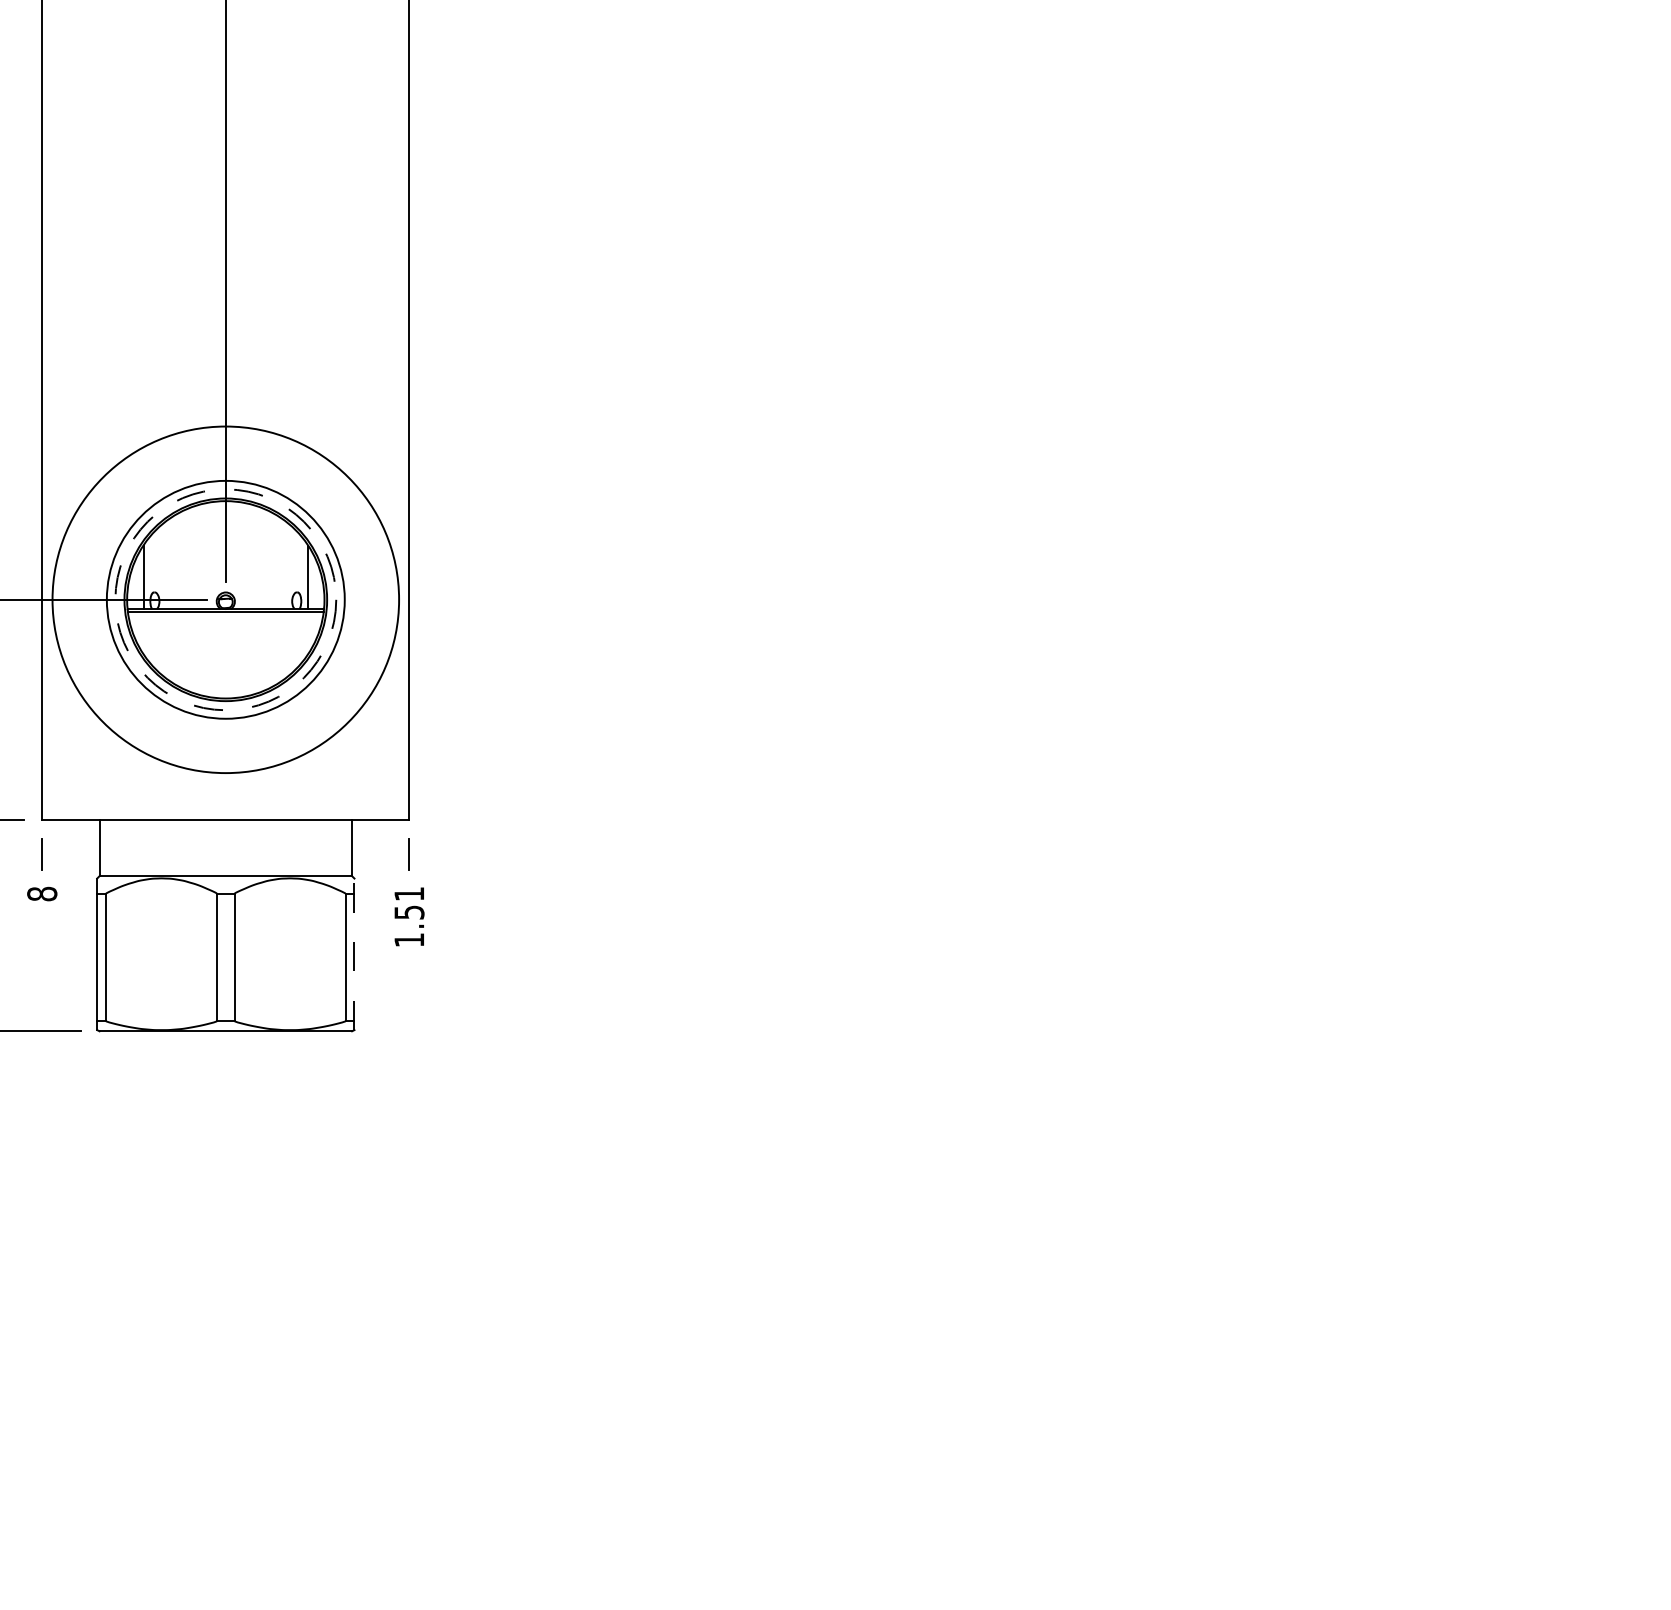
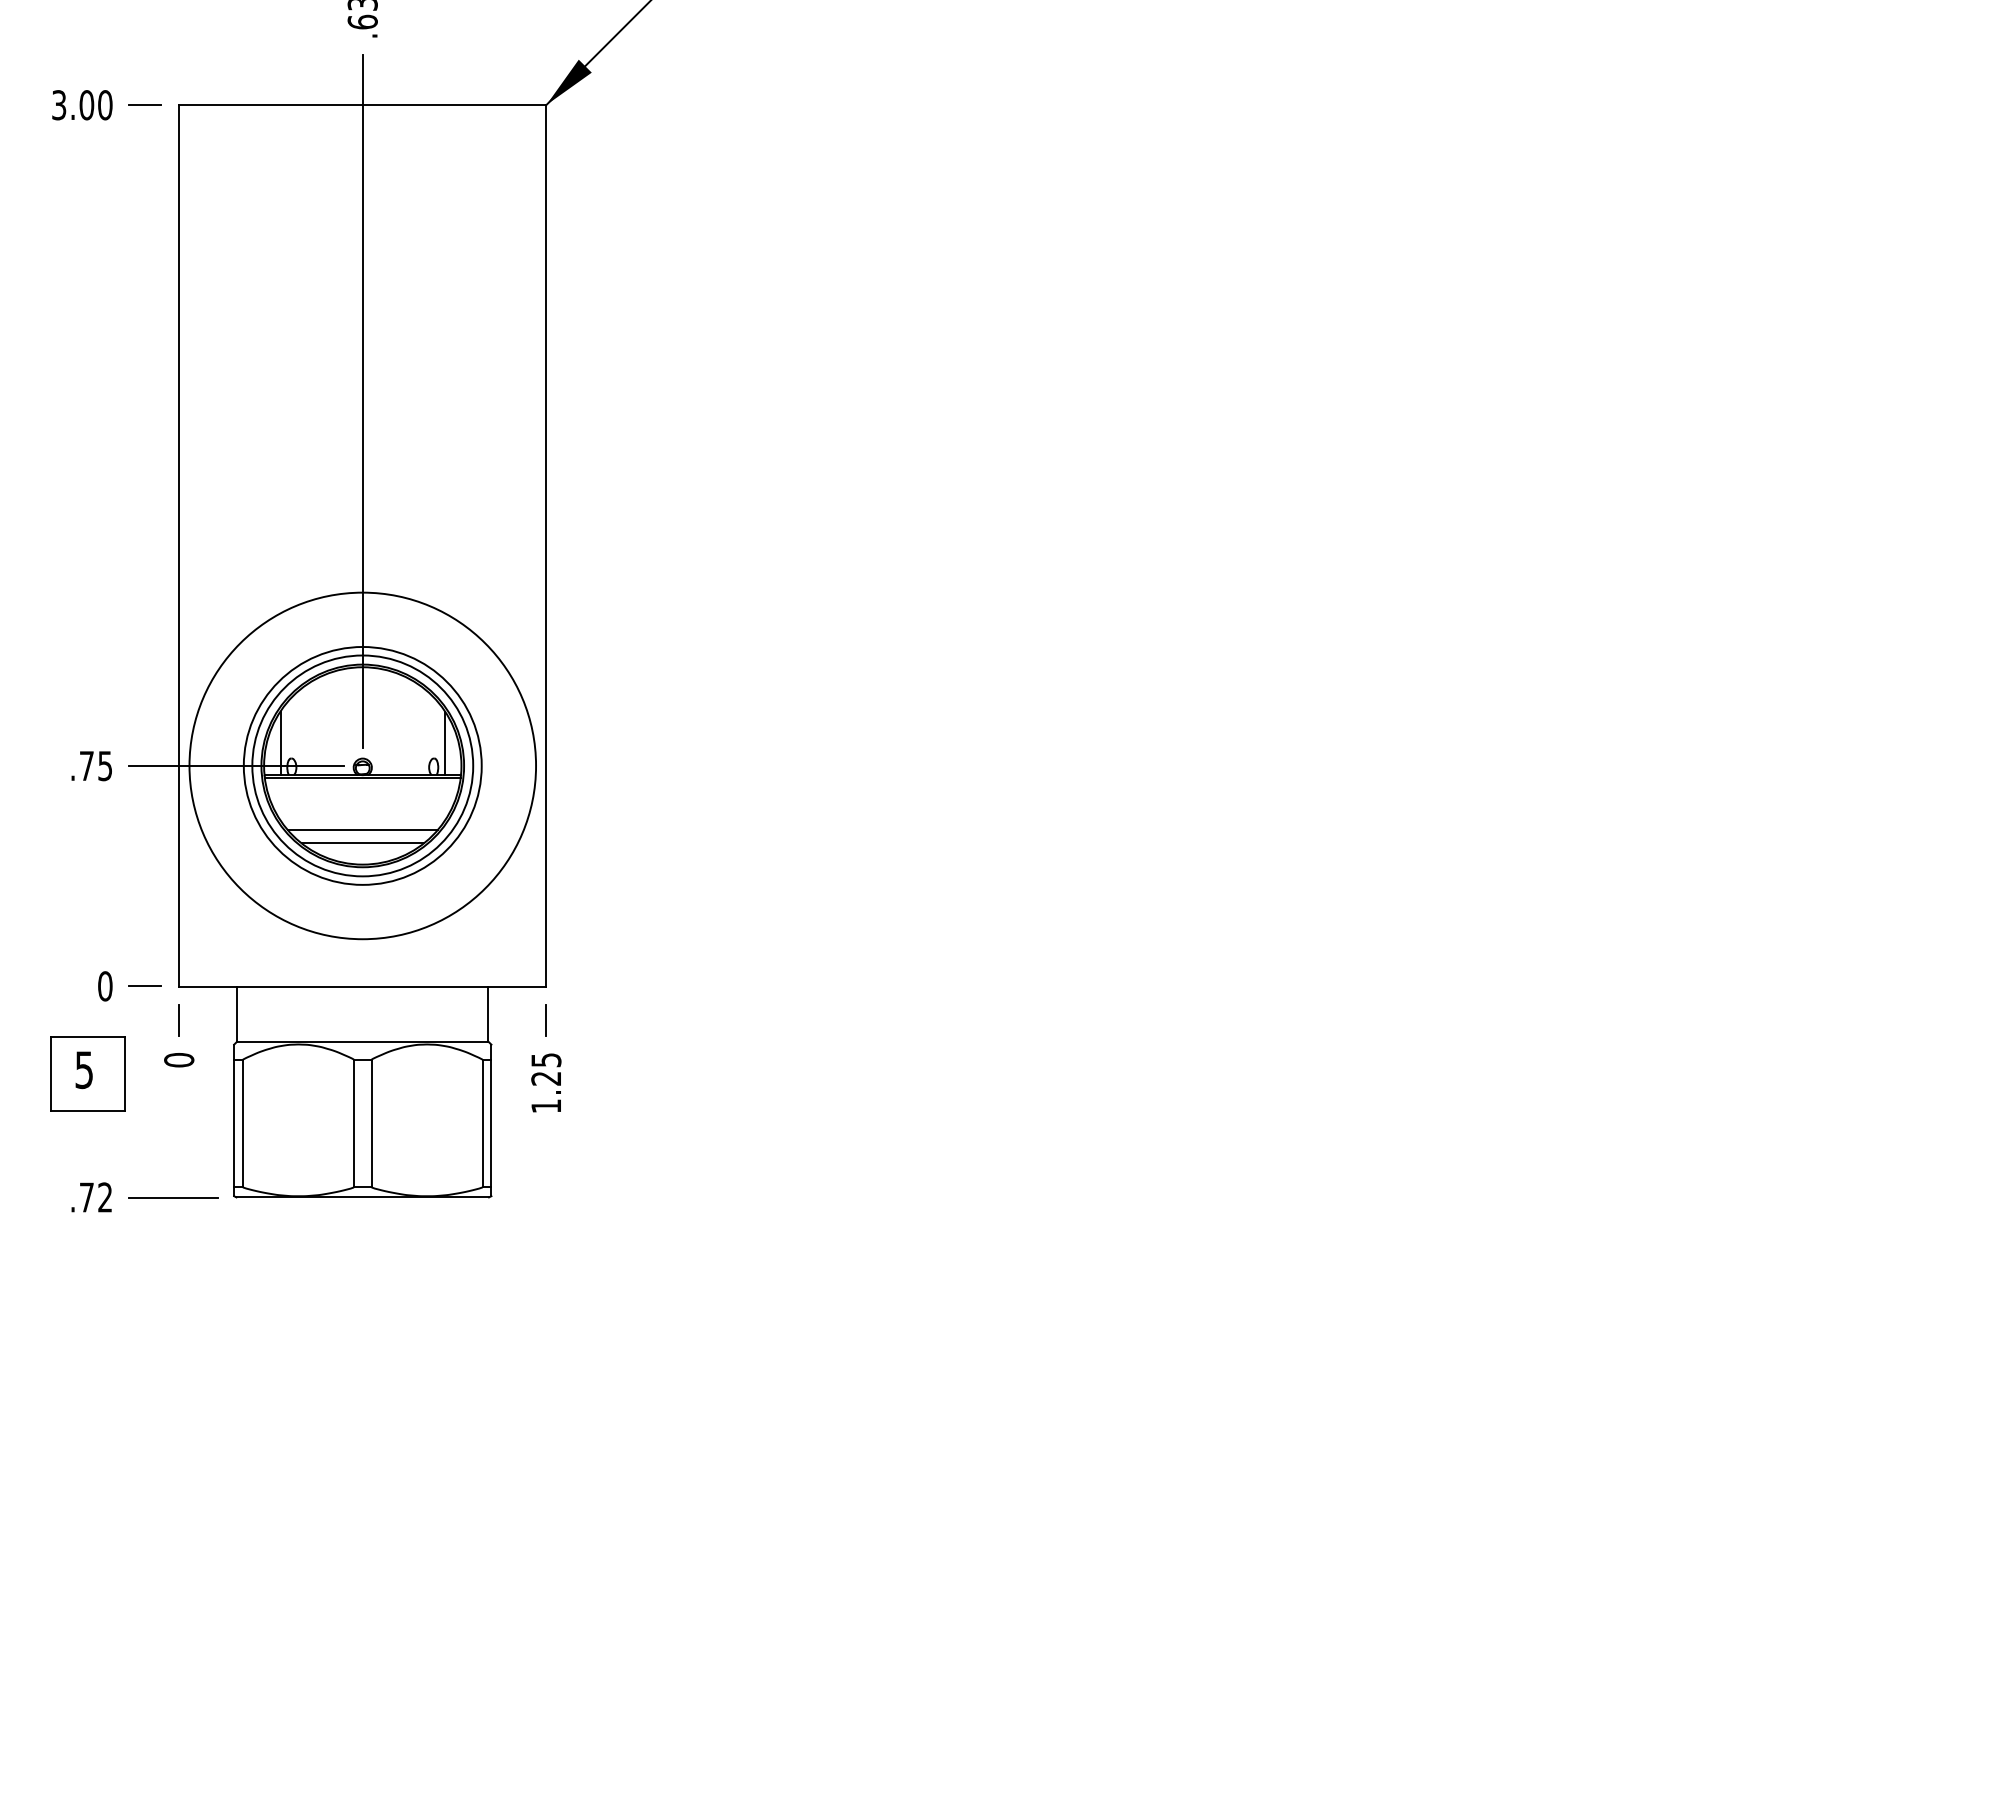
circle: (225, 599) -> (362, 765), dashed -> solid
line: (225, 664) -> (362, 830), added
line: (225, 677) -> (362, 843), added
text: (42, 894) -> (179, 1060), 8 -> 0
text: (409, 903) -> (546, 1069), 1.51 -> 1.25
line: (354, 954) -> (491, 1120), dashed -> solid

